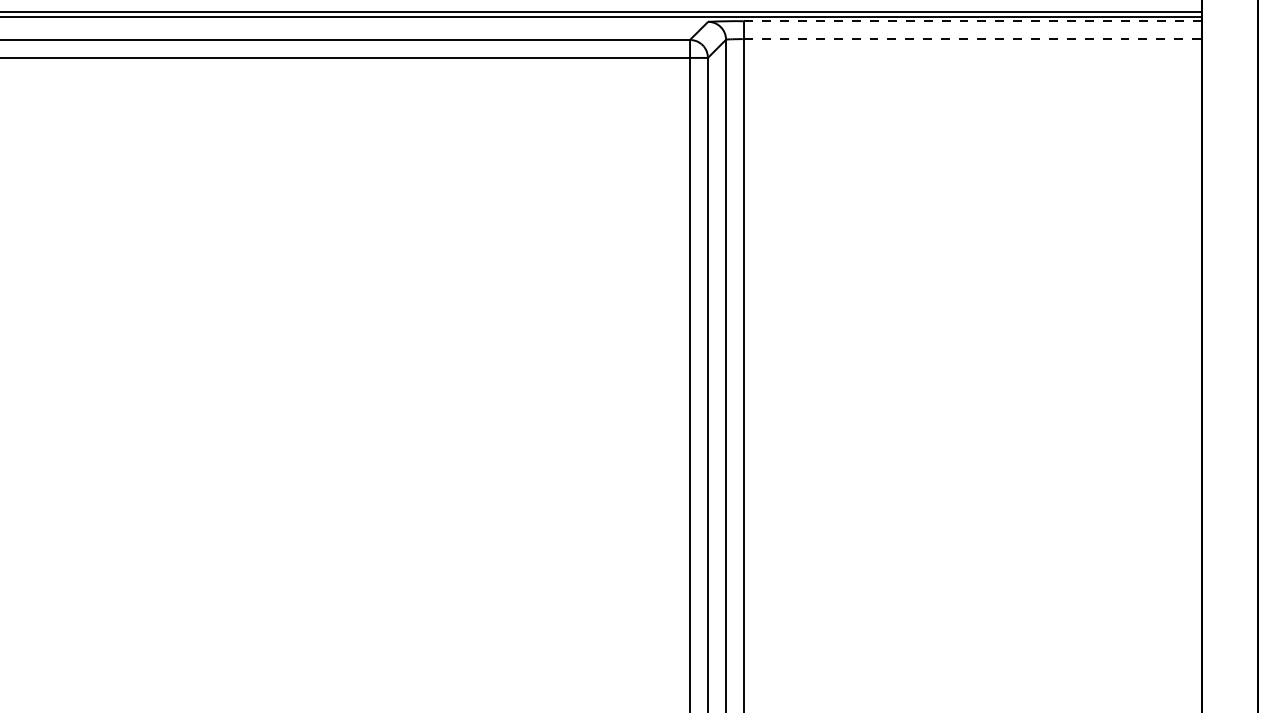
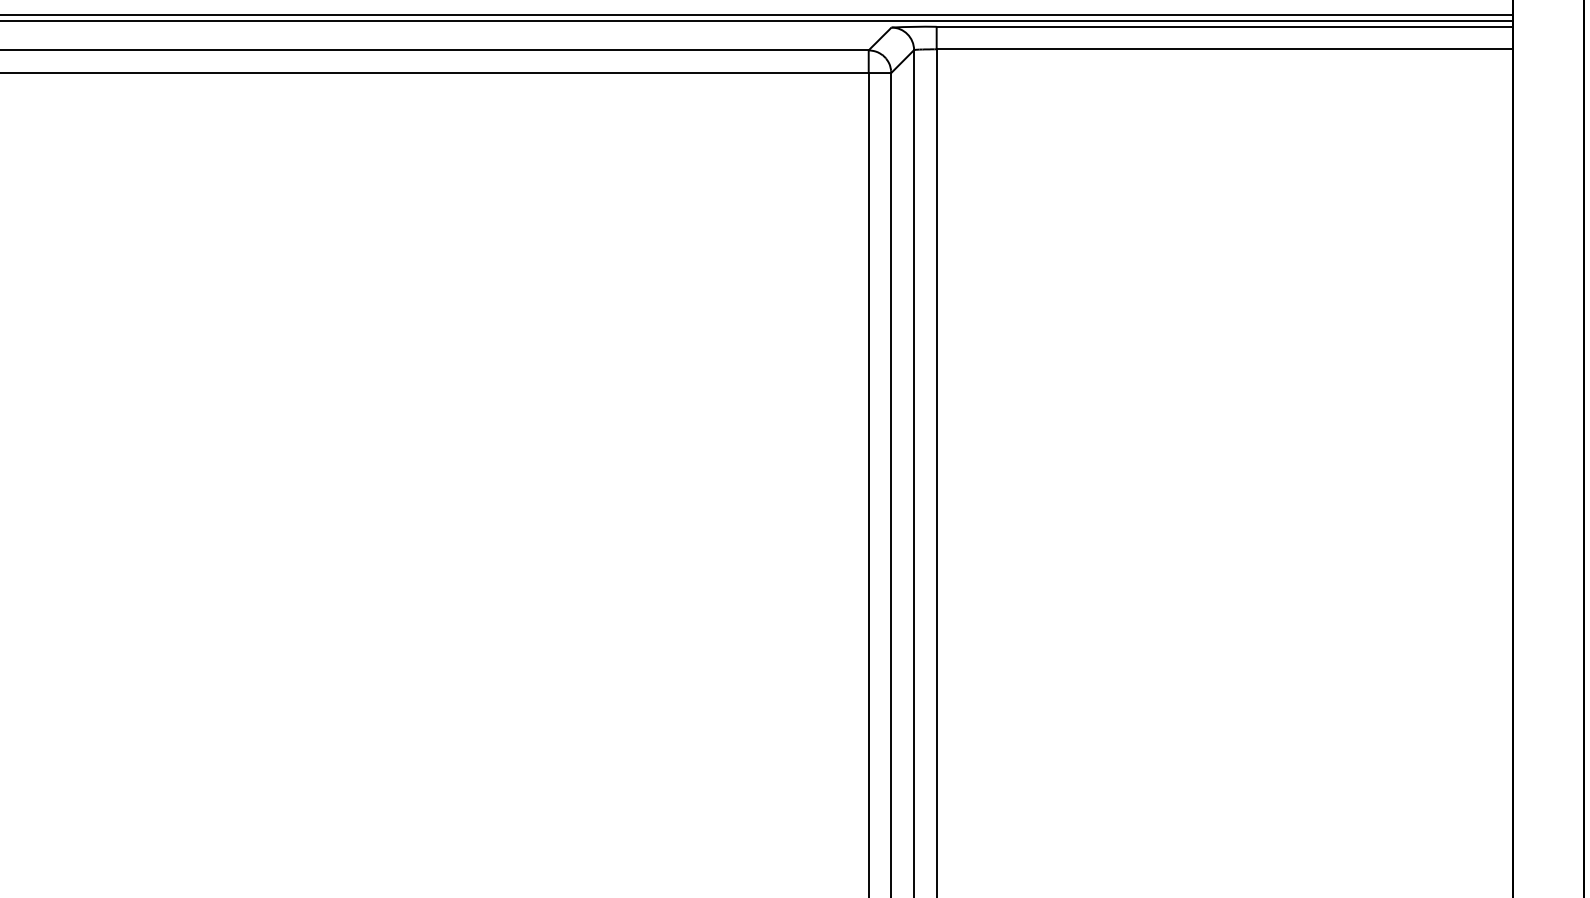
line: (972, 20) -> (1224, 26), dashed -> solid
line: (973, 39) -> (1225, 49), dashed -> solid

